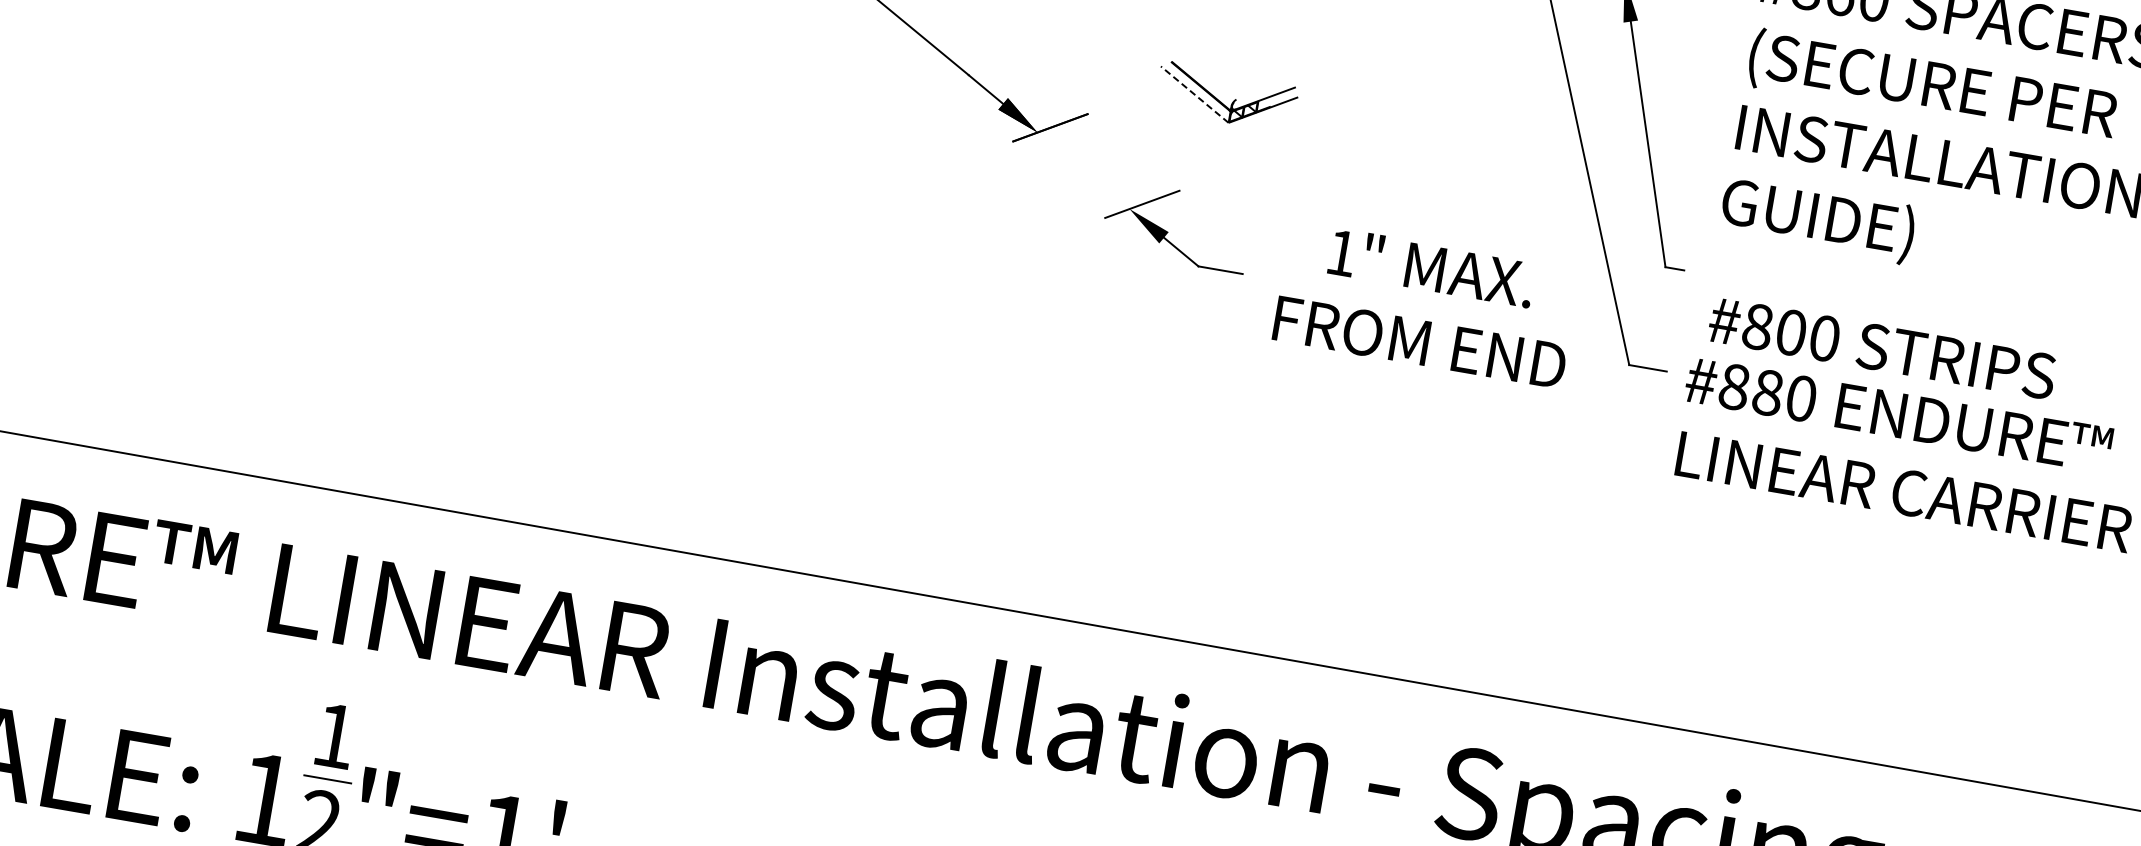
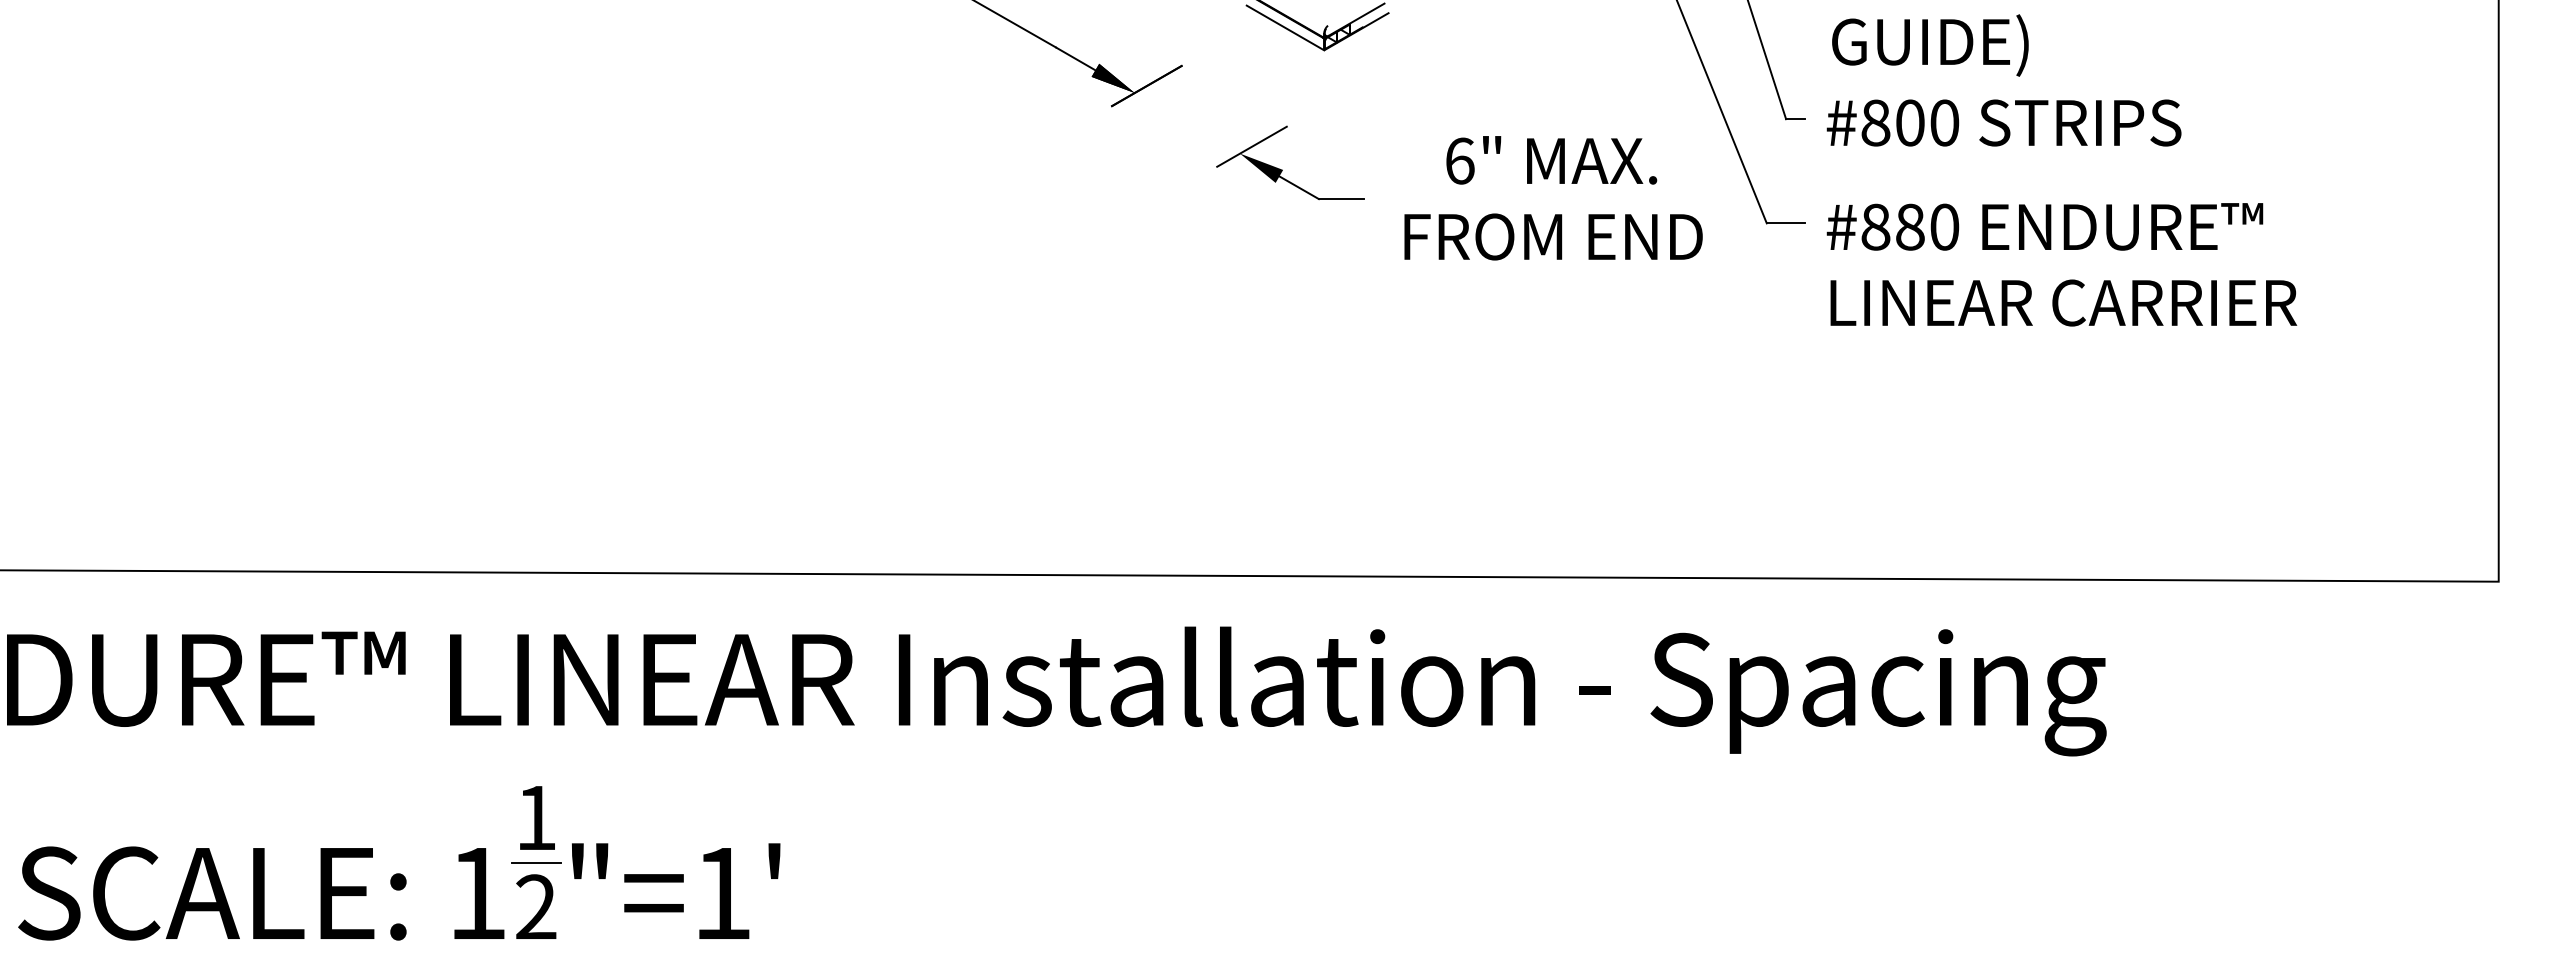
line: (1194, 94) -> (1285, 27), dashed -> solid
text: (1342, 252) -> (1460, 160), 1" -> 6"
text: (1881, 347) -> (2003, 122), moved

